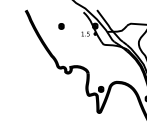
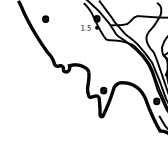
part: (61, 25) -> (45, 18), moved

